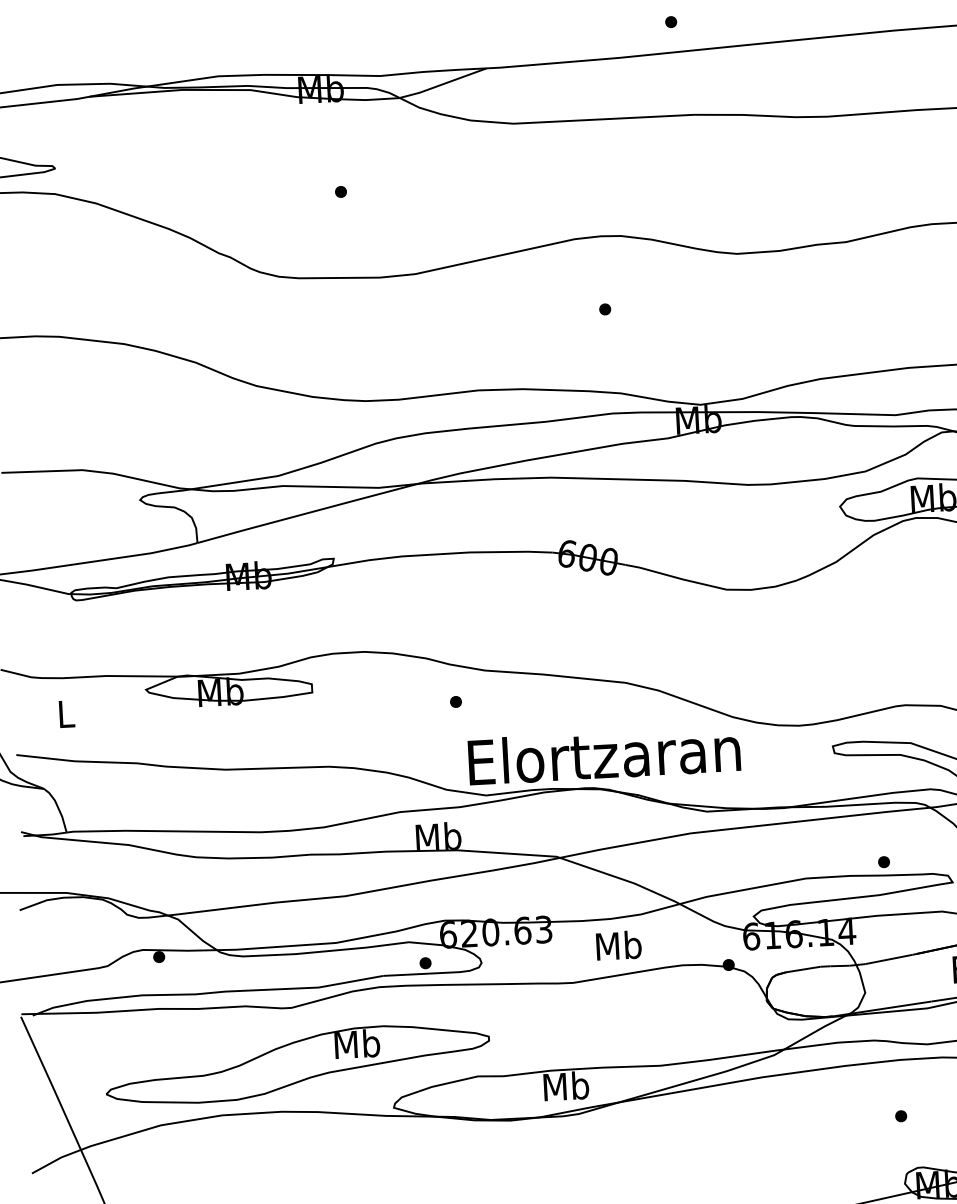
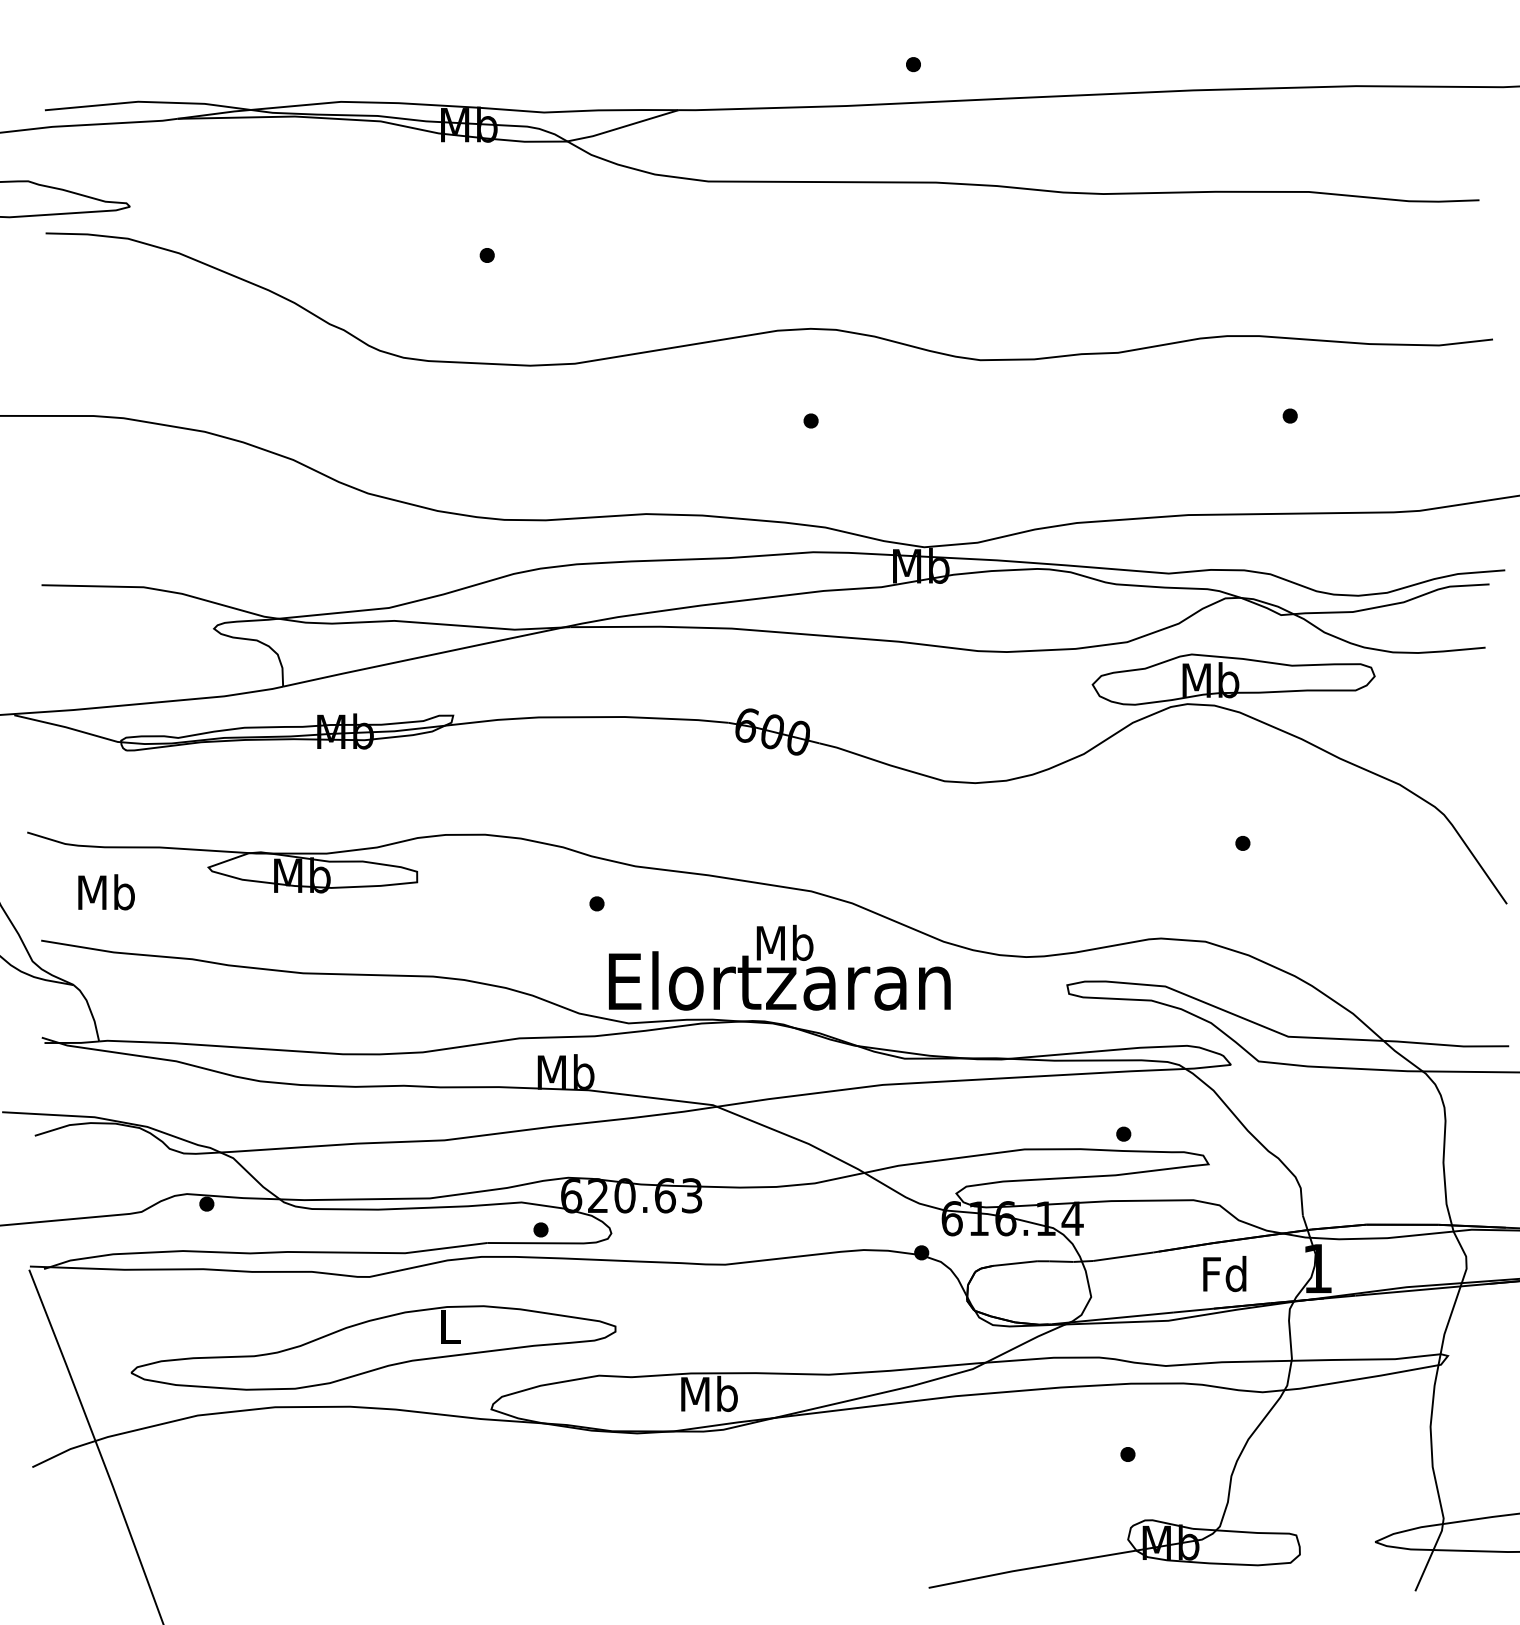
text: (66, 714) -> (106, 892), L -> Mb
text: (618, 945) -> (784, 942), moved
text: (357, 1043) -> (449, 1326), Mb -> L

